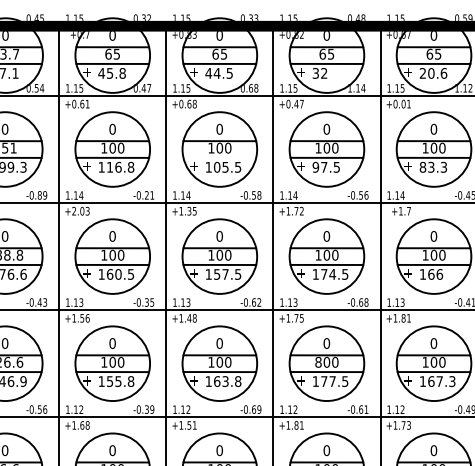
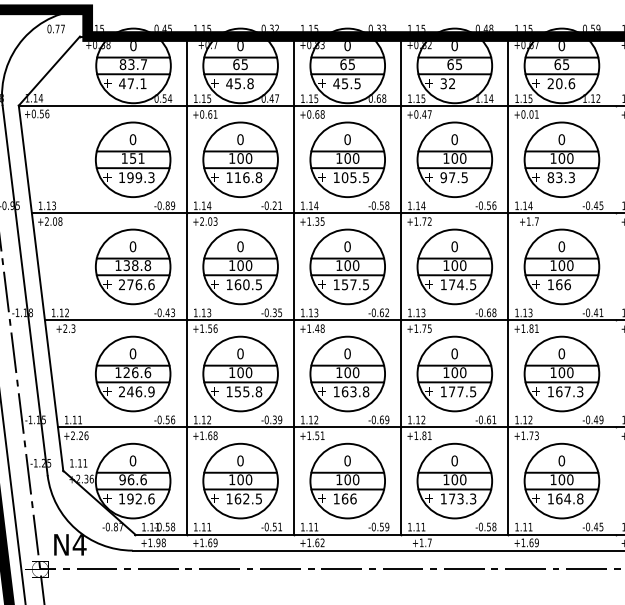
text: (216, 73) -> (344, 83), 44.5 -> 45.5
line: (219, 158) -> (347, 168), added
text: (318, 362) -> (446, 372), 800 -> 100

